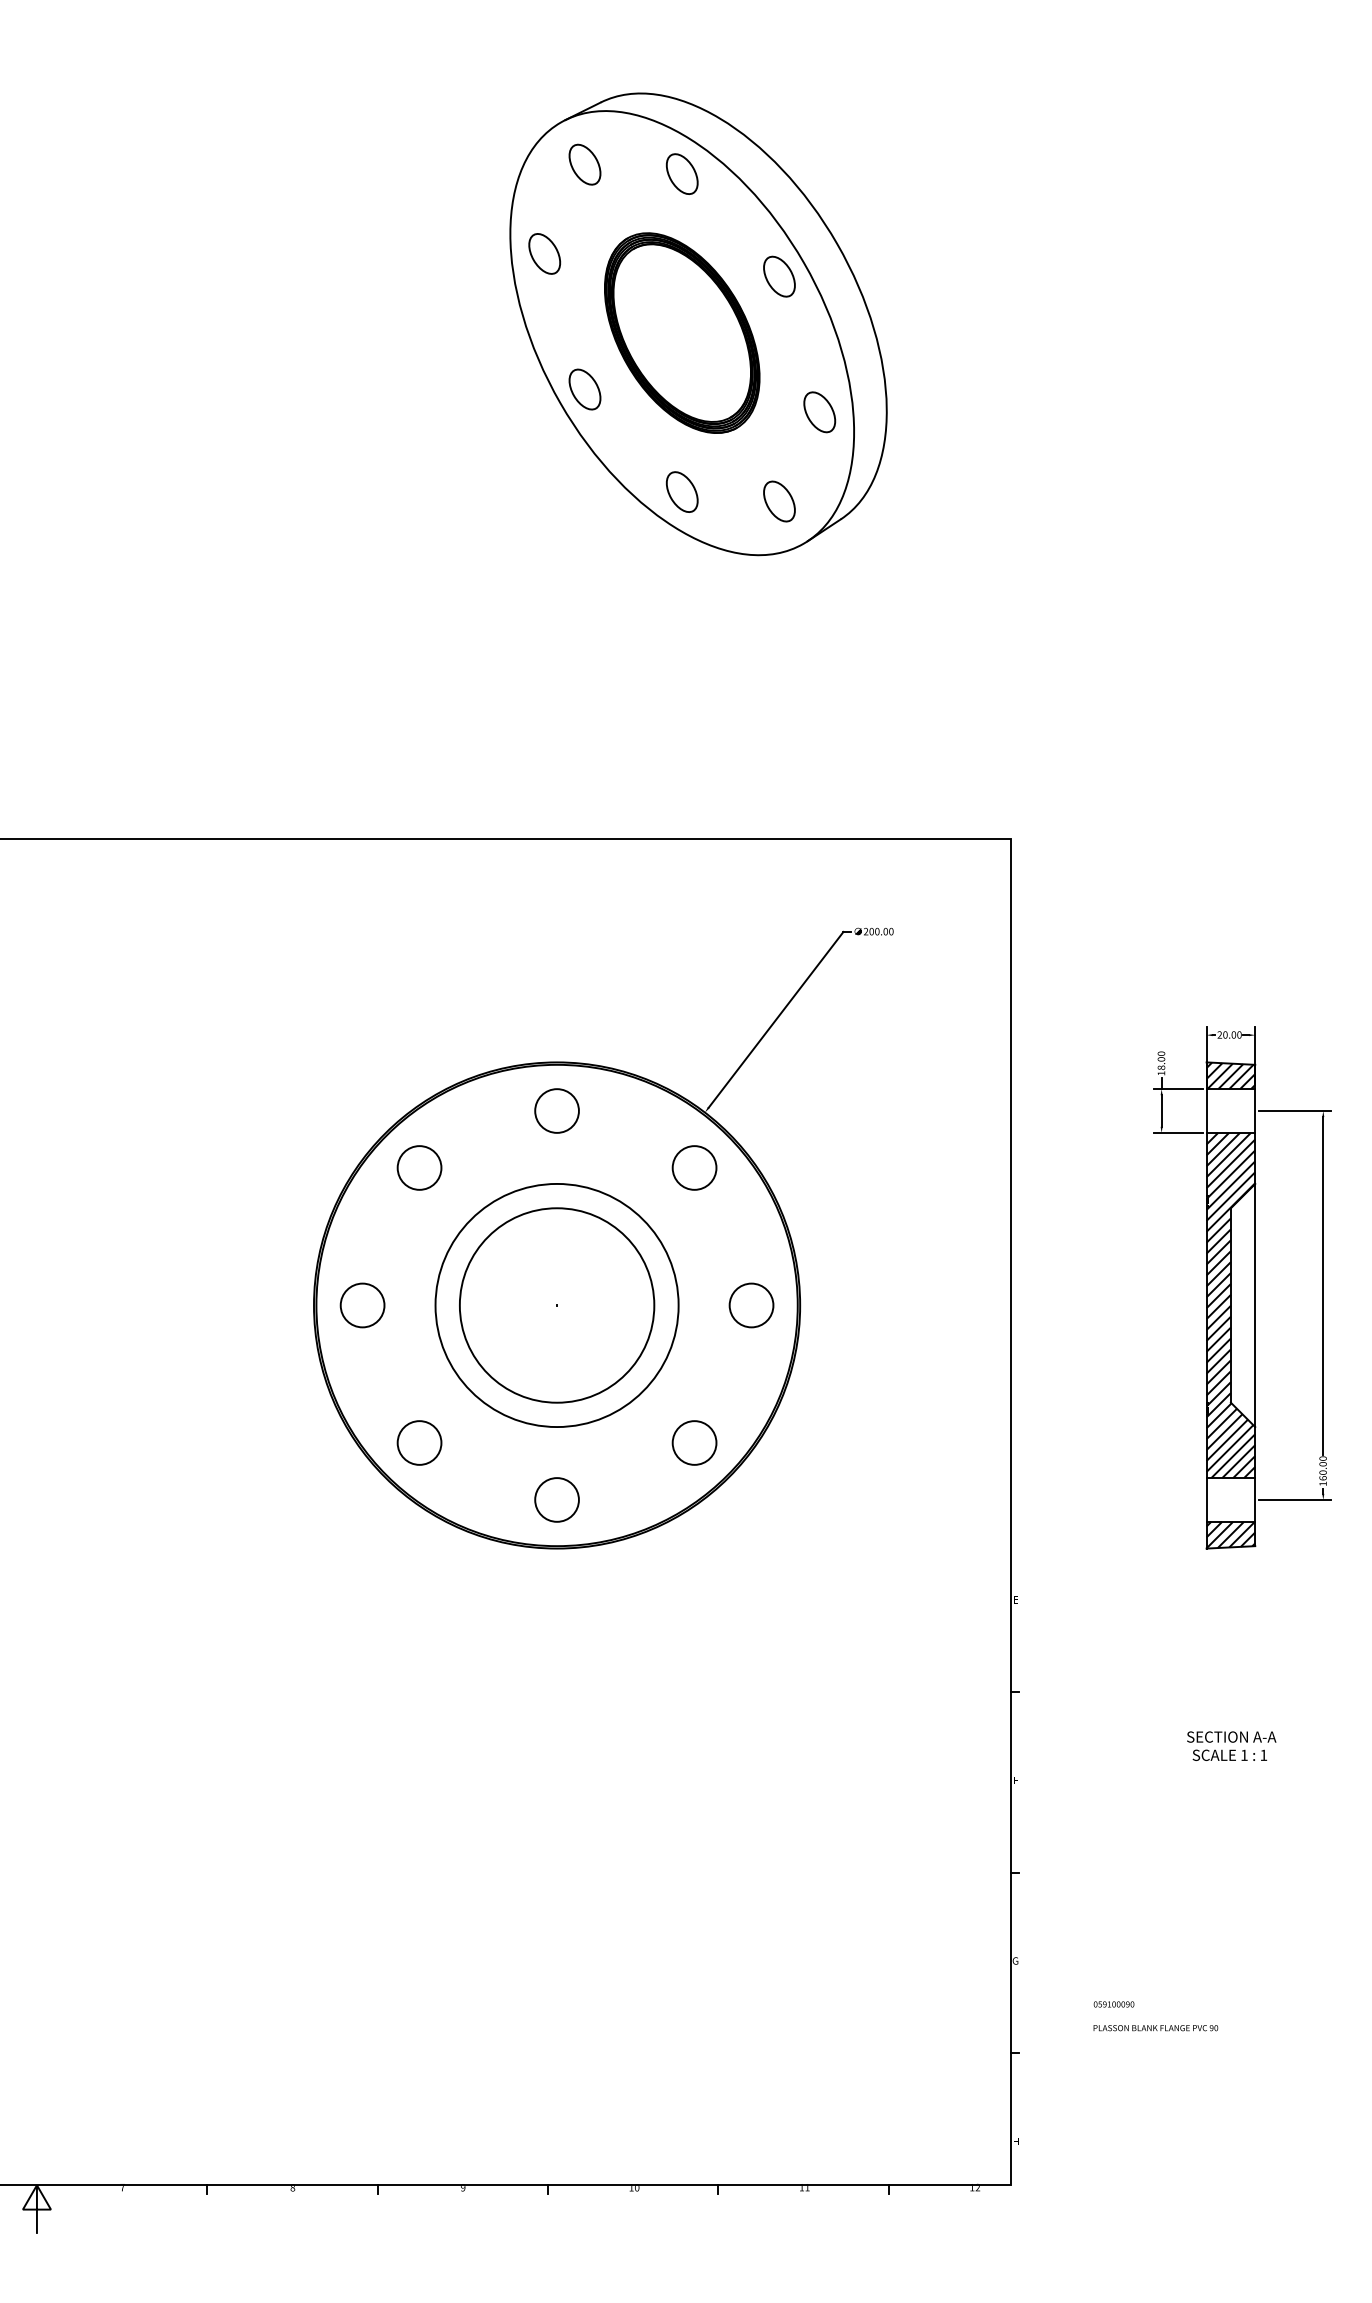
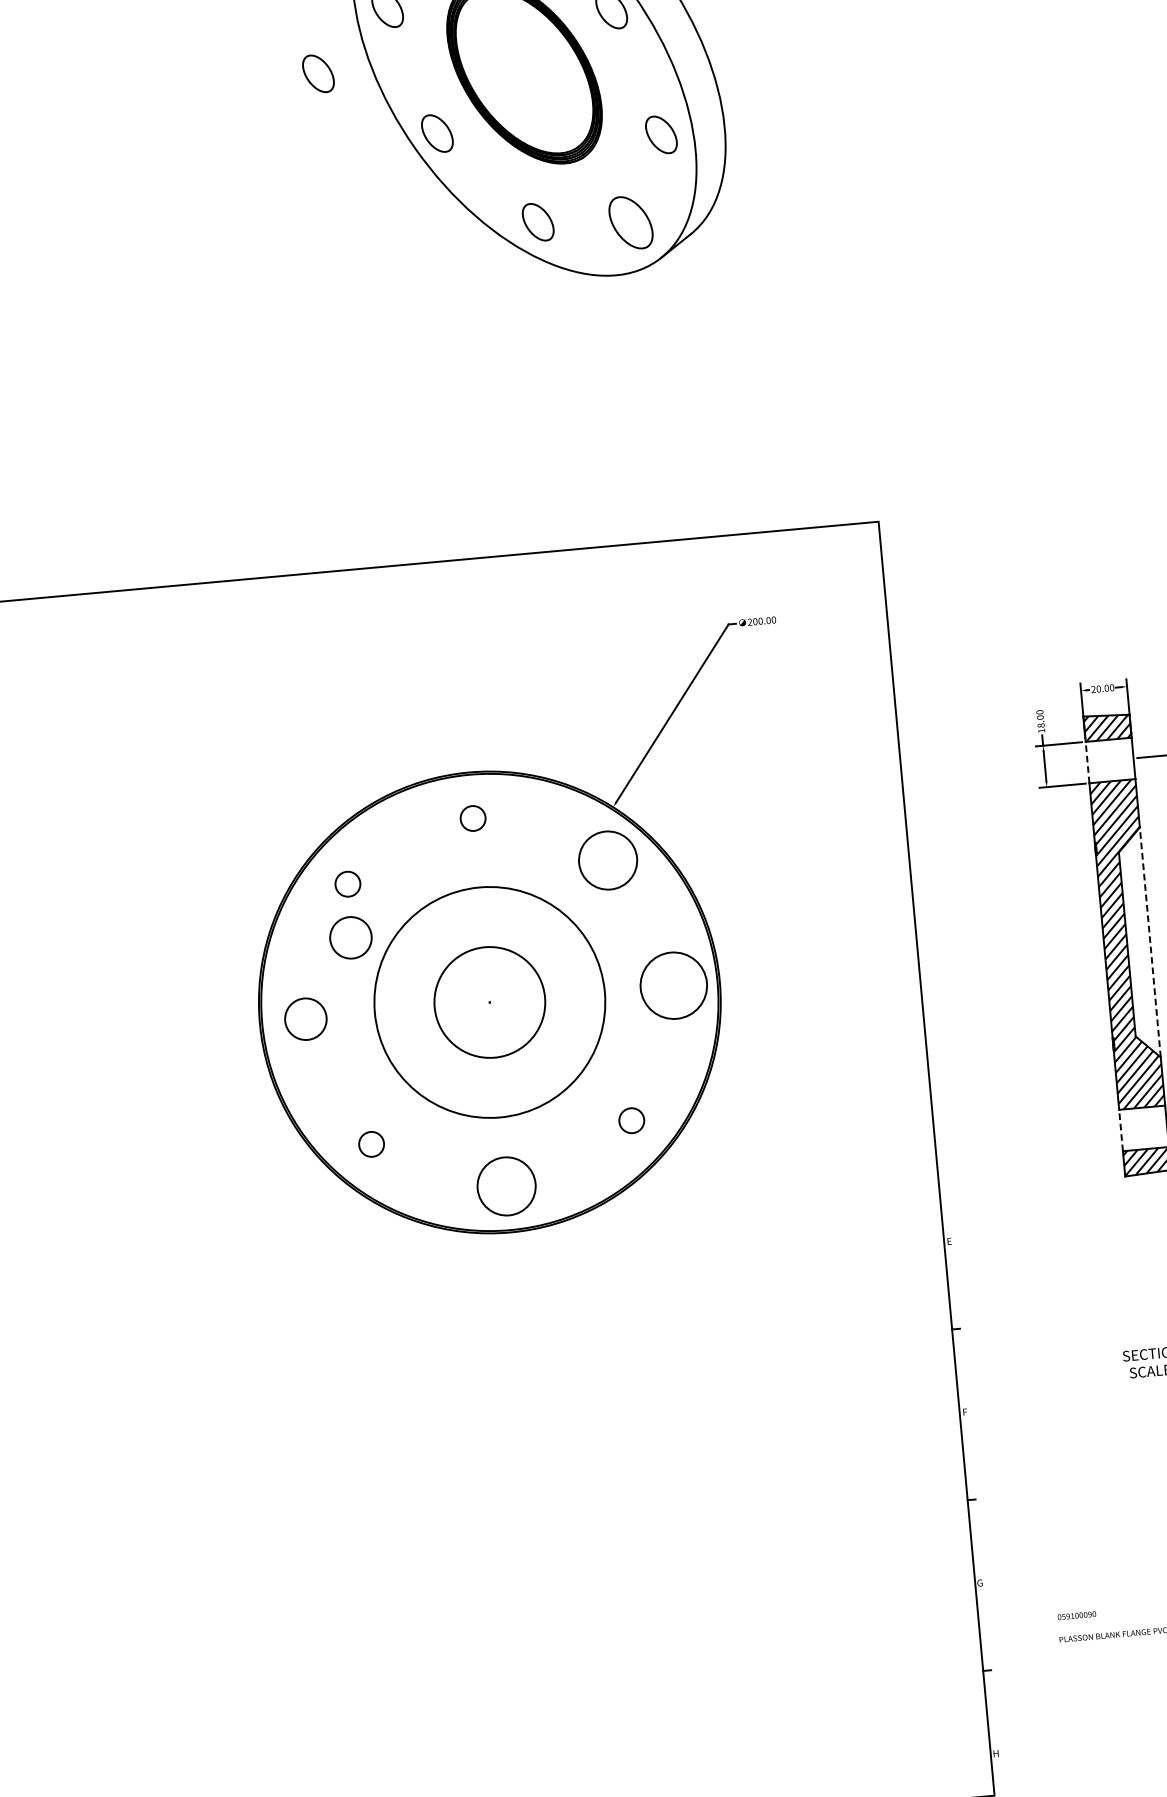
part: (465, 315) -> (317, 73), added
part: (779, 501) -> (631, 222), size x1.4
circle: (556, 1110) -> (472, 818), size x0.6
line: (1206, 1111) -> (1087, 763), solid -> dashed
circle: (419, 1167) -> (347, 883), size x0.6
circle: (694, 1167) -> (607, 860), size x1.4
circle: (417, 1224) -> (350, 937), added
circle: (556, 1305) -> (489, 1002), size x0.6
circle: (751, 1305) -> (673, 985), size x1.6
line: (1255, 1305) -> (1150, 942), solid -> dashed
circle: (419, 1442) -> (371, 1143), size x0.6
circle: (694, 1442) -> (631, 1120), size x0.6
circle: (556, 1499) -> (506, 1186), size x1.4
line: (1206, 1499) -> (1120, 1130), solid -> dashed

